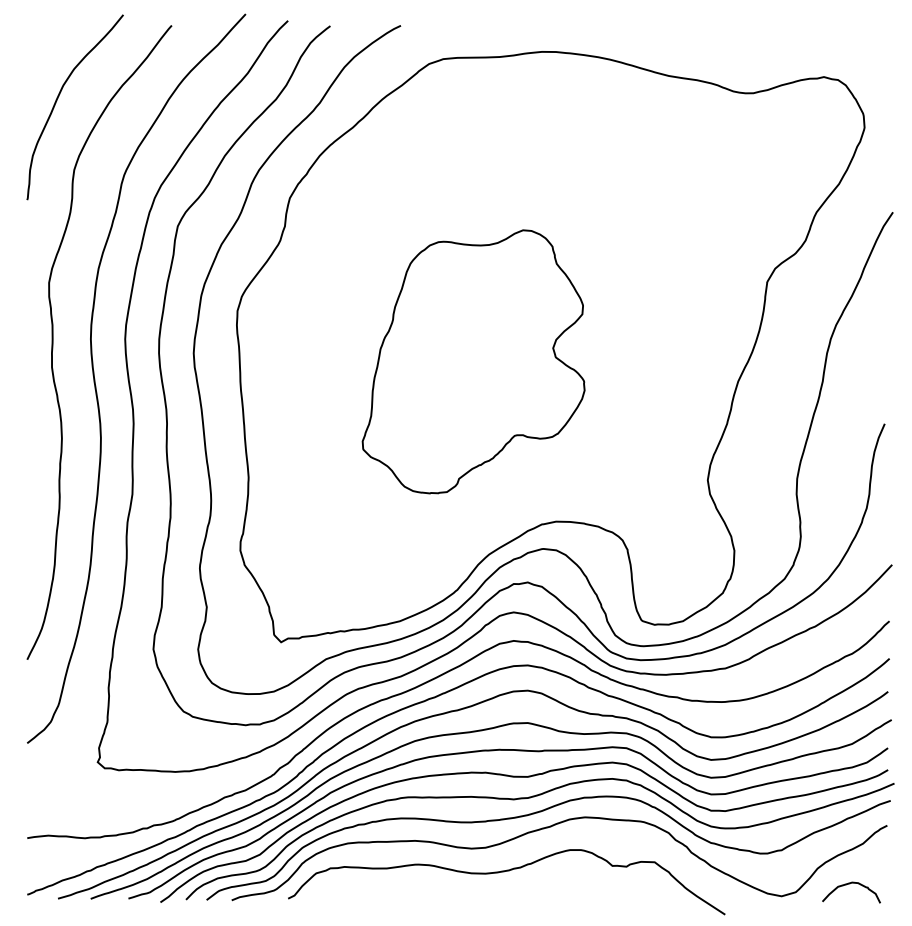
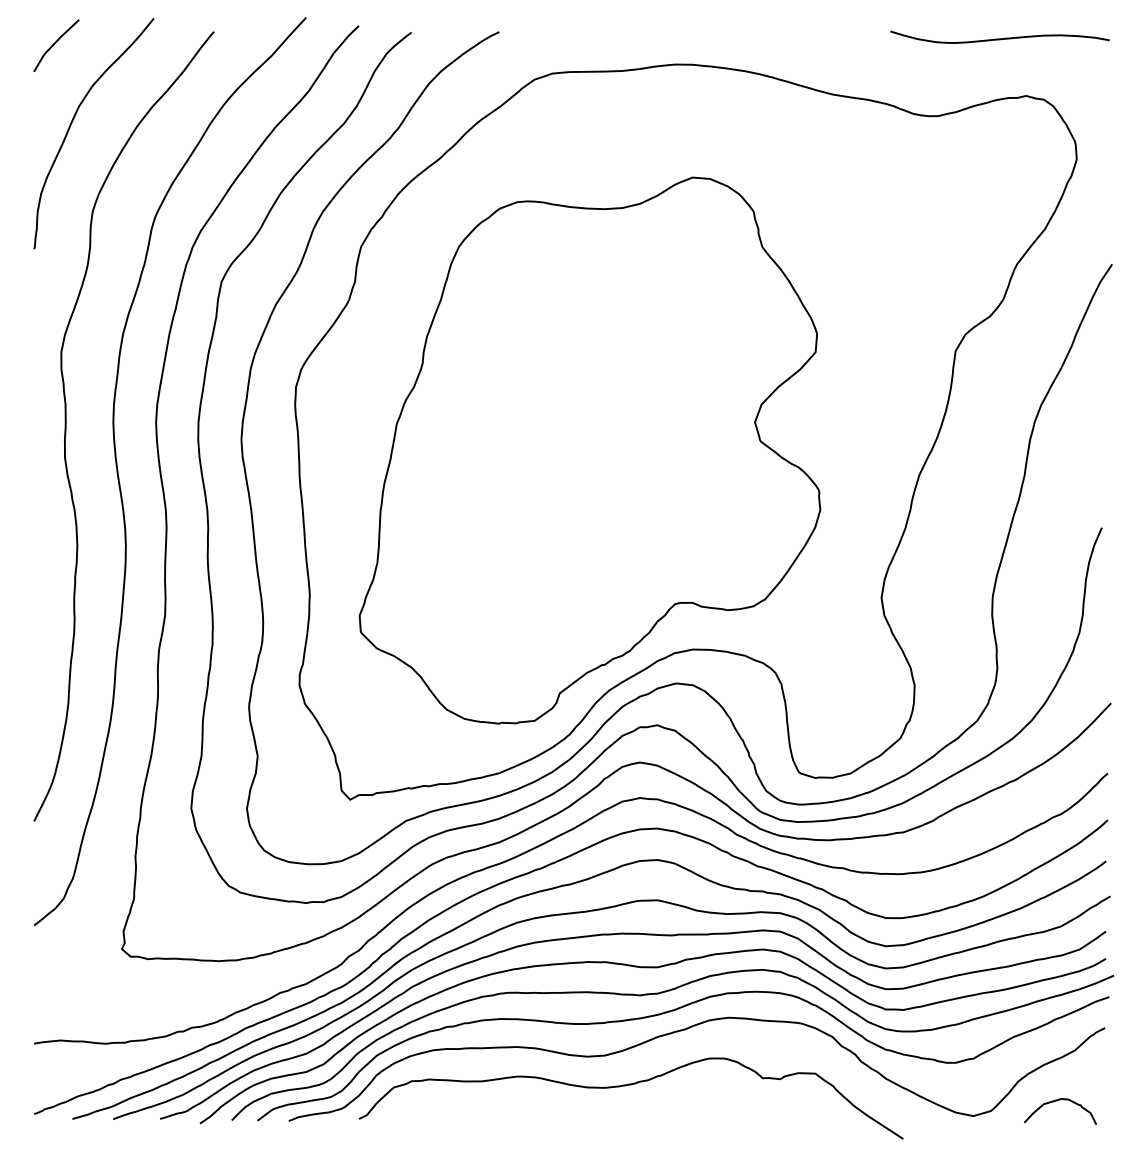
curve: (802, 30) -> (999, 38), added
curve: (44, 35) -> (55, 44), added
part: (473, 361) -> (589, 450), size x1.67

